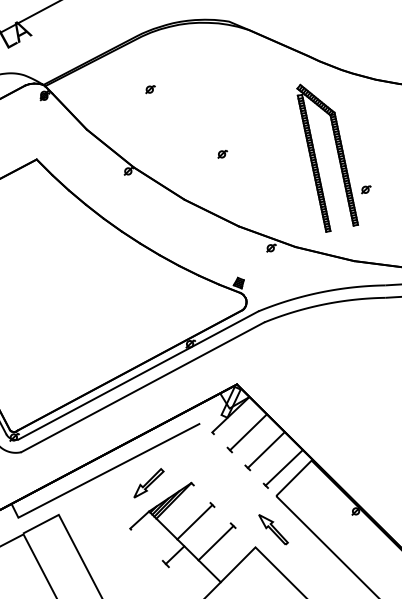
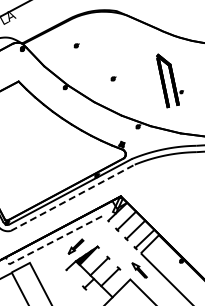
part: (332, 157) -> (169, 80), size x0.7
line: (144, 386) -> (73, 197), solid -> dashed
line: (101, 474) -> (51, 242), solid -> dashed

